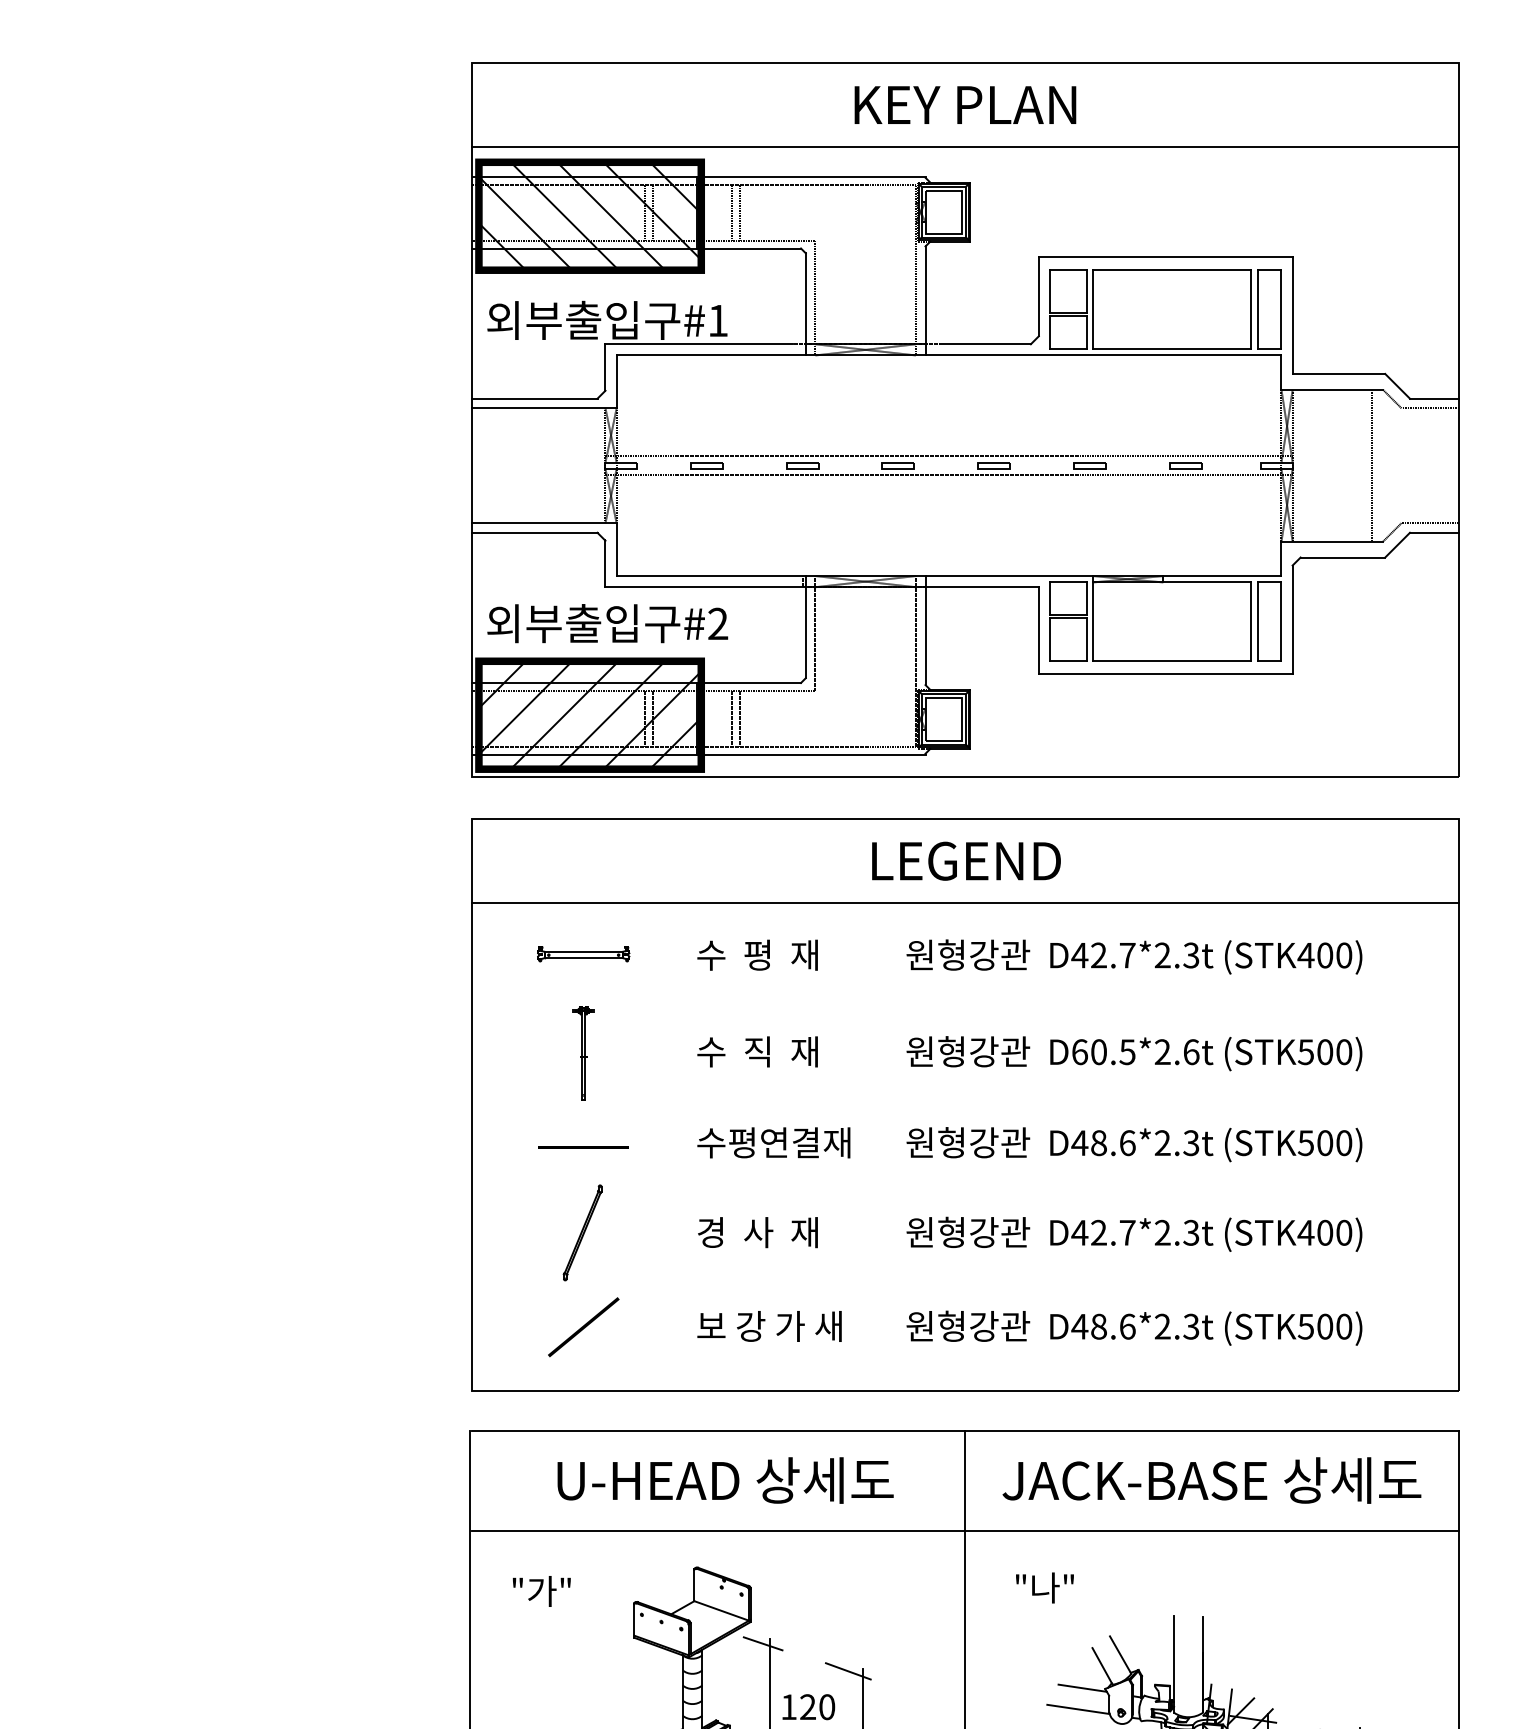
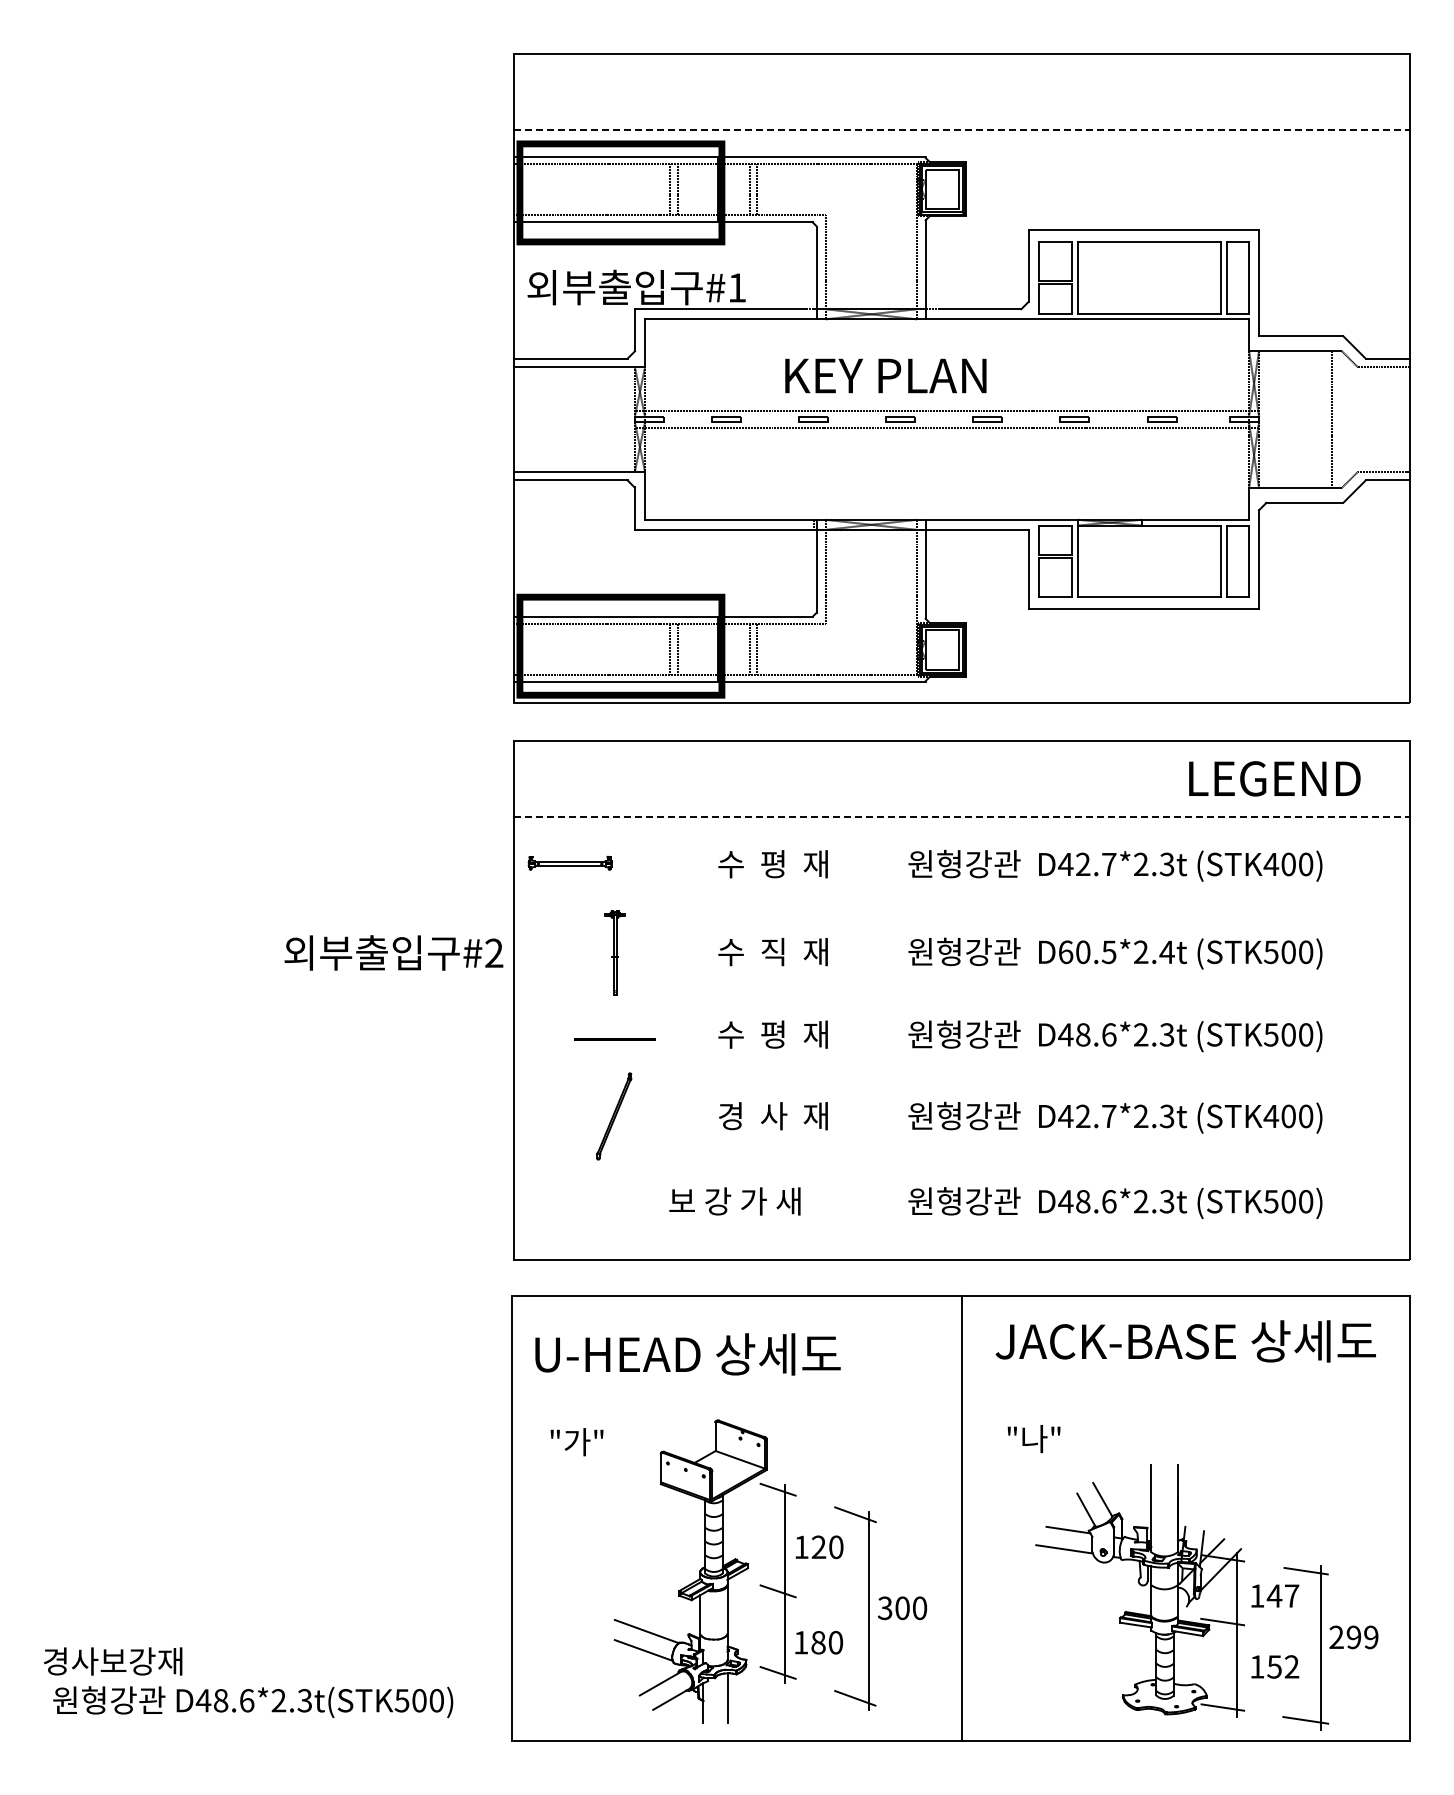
text: (965, 104) -> (885, 375), moved
line: (966, 147) -> (962, 130), solid -> dashed
hatch: (589, 215) -> (620, 192), removed
text: (607, 623) -> (393, 952), moved
hatch: (589, 715) -> (620, 646), removed
text: (966, 860) -> (1274, 778), moved
line: (966, 903) -> (962, 817), solid -> dashed
part: (583, 953) -> (569, 862), moved
text: (1190, 1052) -> (1166, 952), D60.5*2.6t -> D60.5*2.4t
text: (789, 1142) -> (802, 1034), 수평연결재 -> 수  평  재
text: (769, 1326) -> (734, 1201), moved
line: (583, 1327) -> (614, 1202), removed
text: (725, 1480) -> (687, 1354), moved
line: (965, 1531) -> (961, 1387), removed

